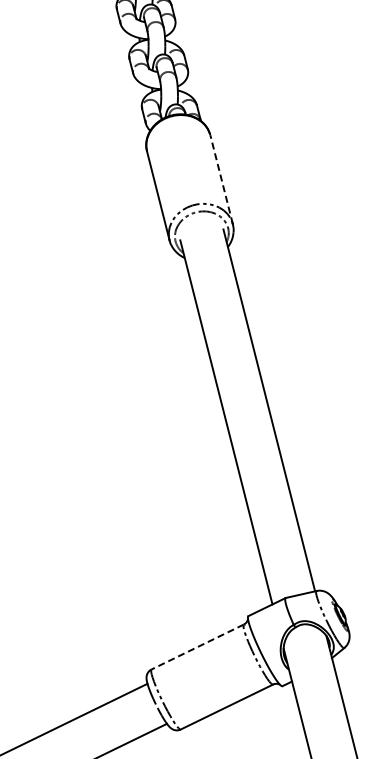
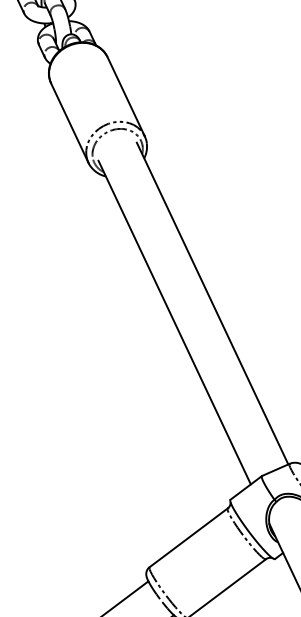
line: (221, 179) -> (125, 96), dashed -> solid
line: (197, 647) -> (188, 538), dashed -> solid

